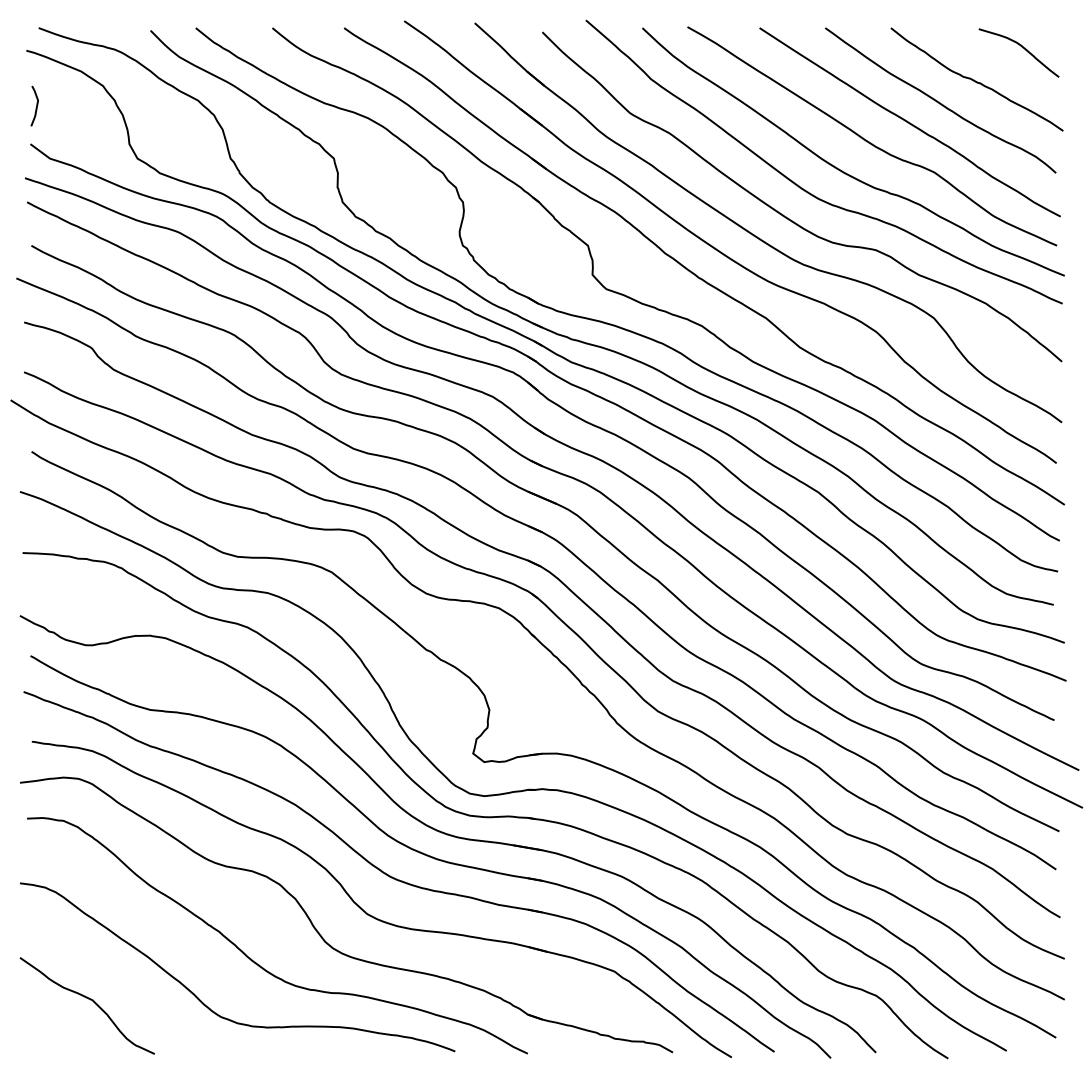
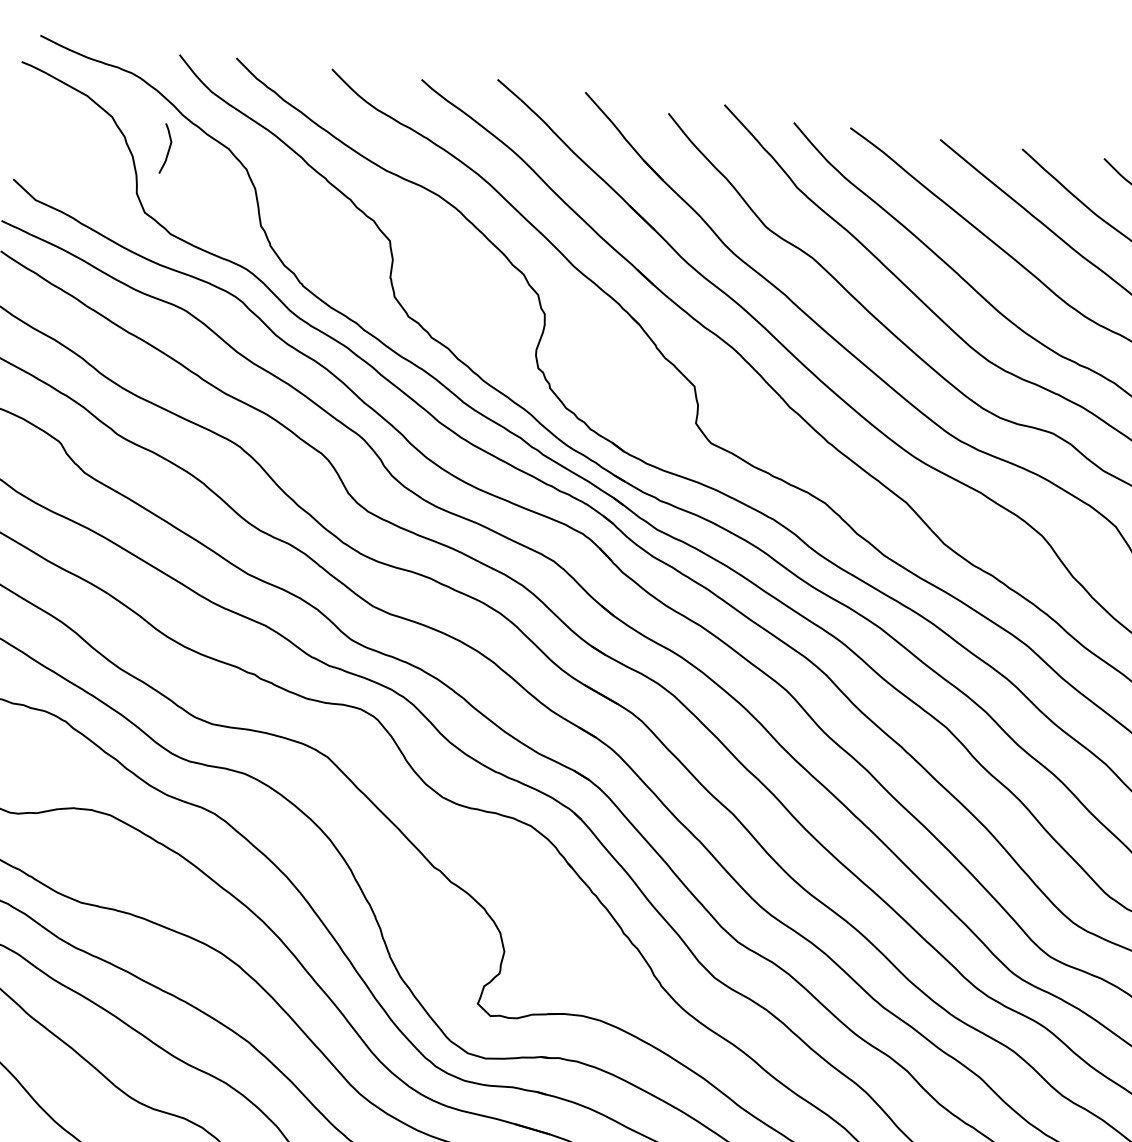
curve: (36, 105) -> (168, 148), moved

